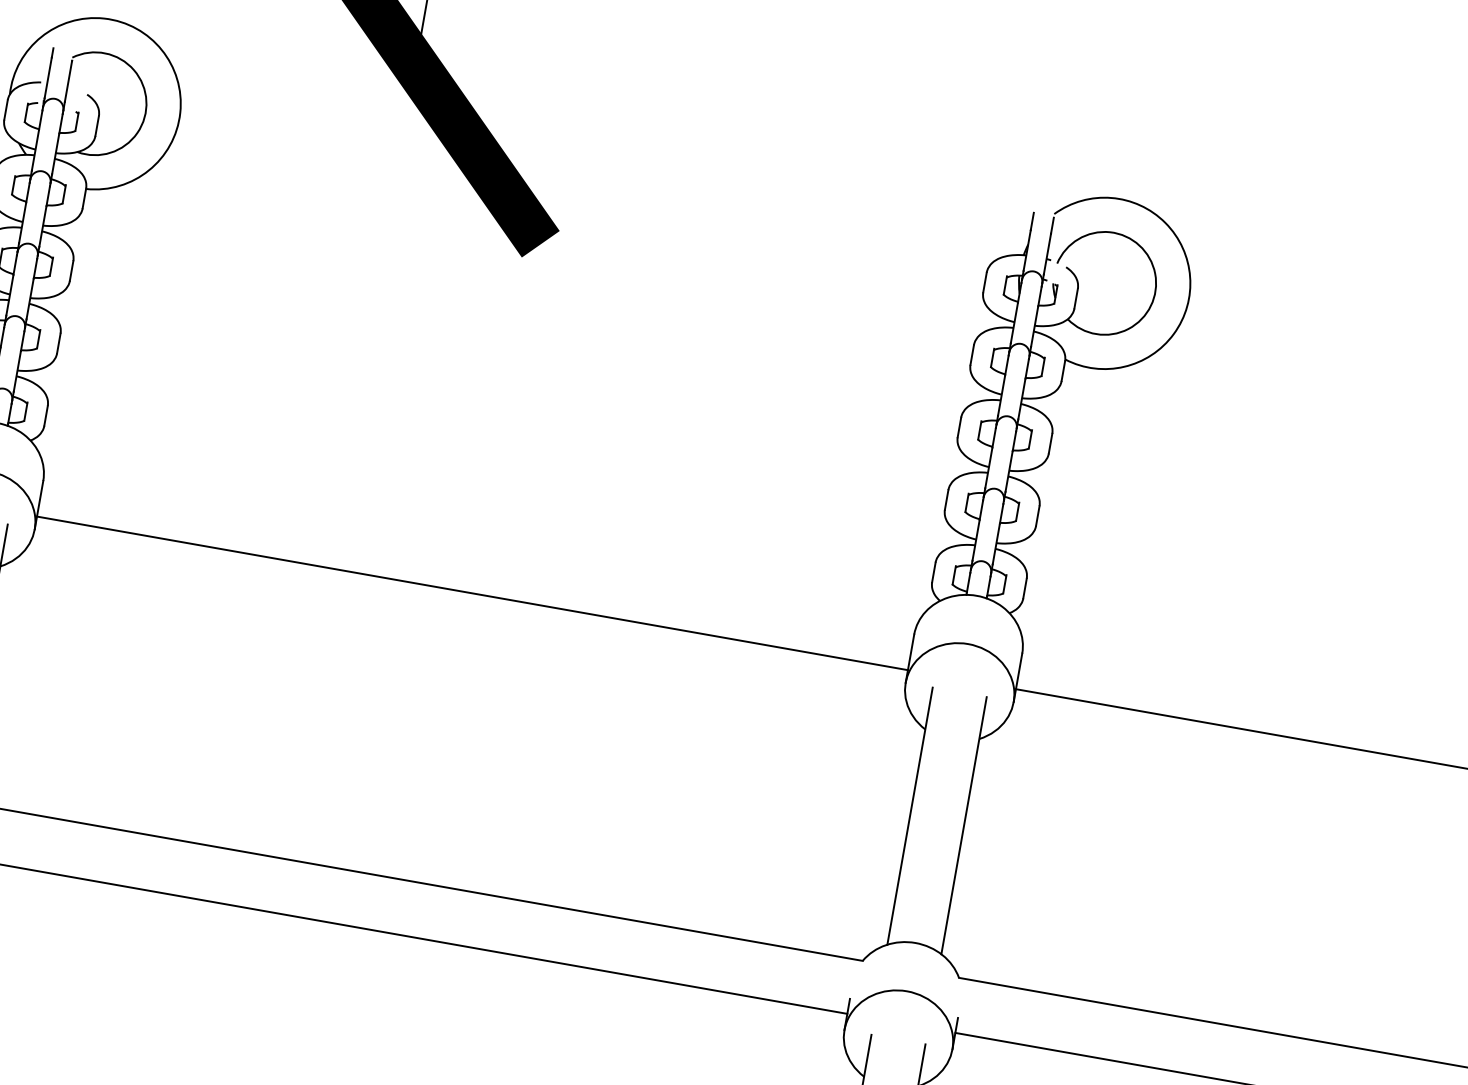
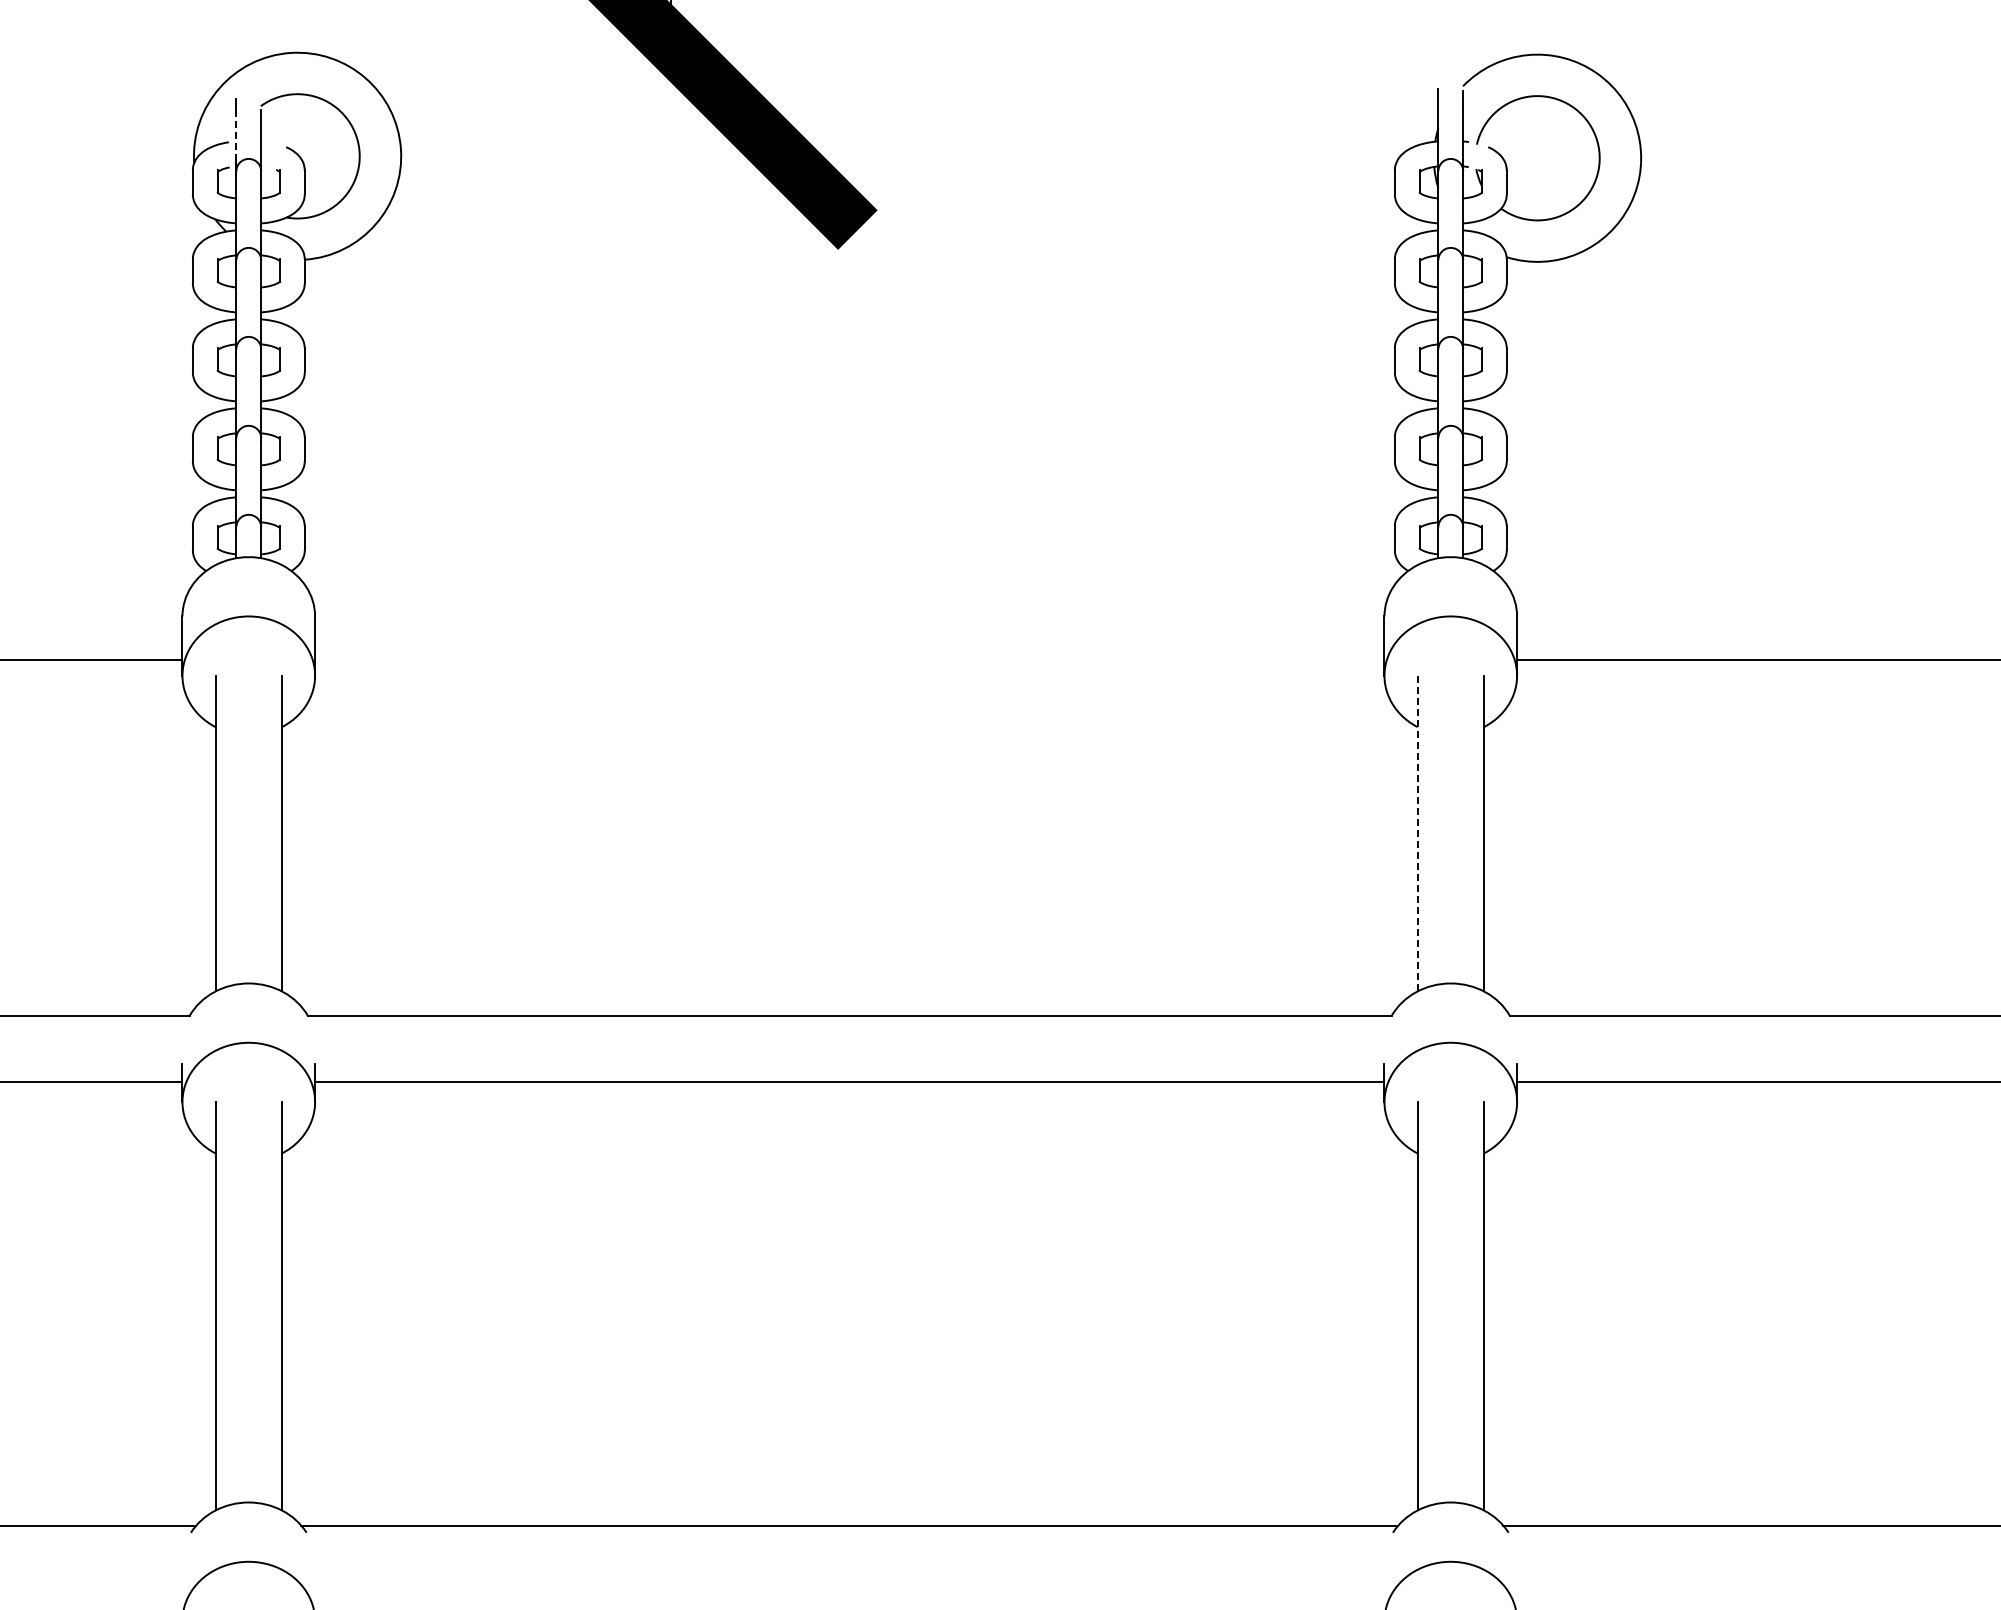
line: (48, 78) -> (236, 135), solid -> dashed
line: (472, 593) -> (849, 660), removed
line: (909, 816) -> (1417, 833), solid -> dashed

